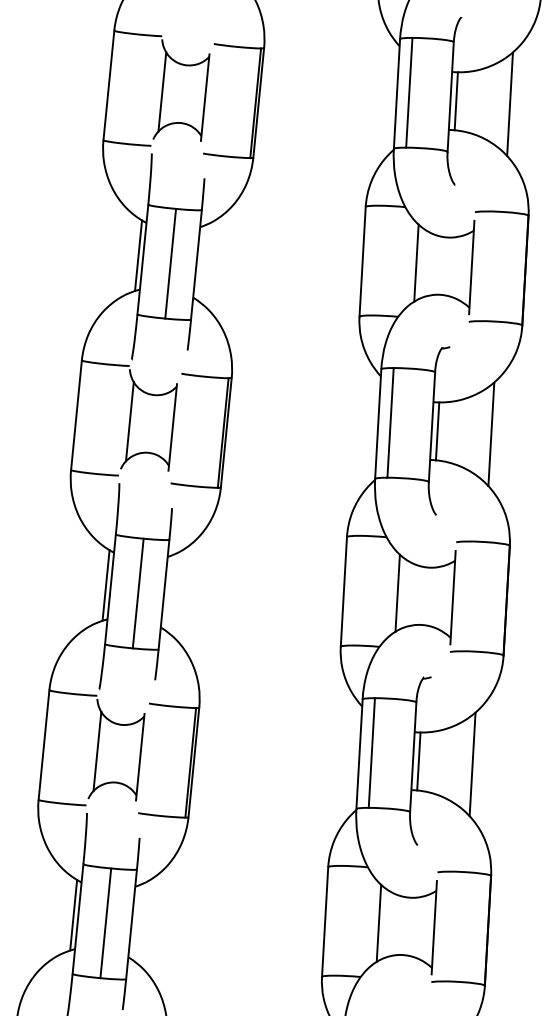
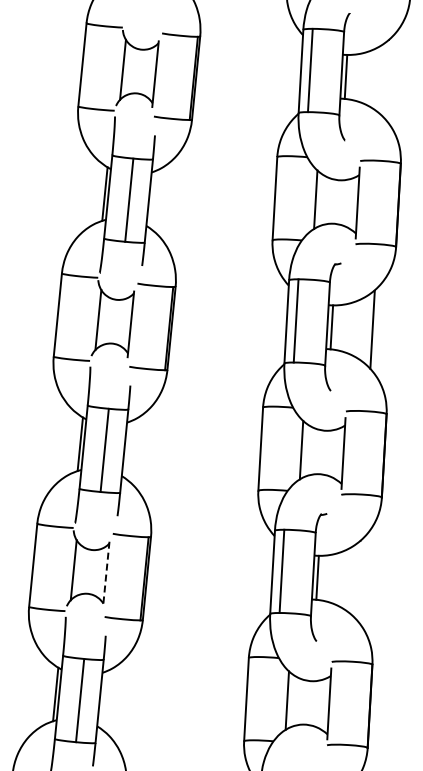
line: (509, 104) -> (386, 79), removed
line: (140, 757) -> (106, 574), solid -> dashed
line: (472, 765) -> (358, 580), removed

